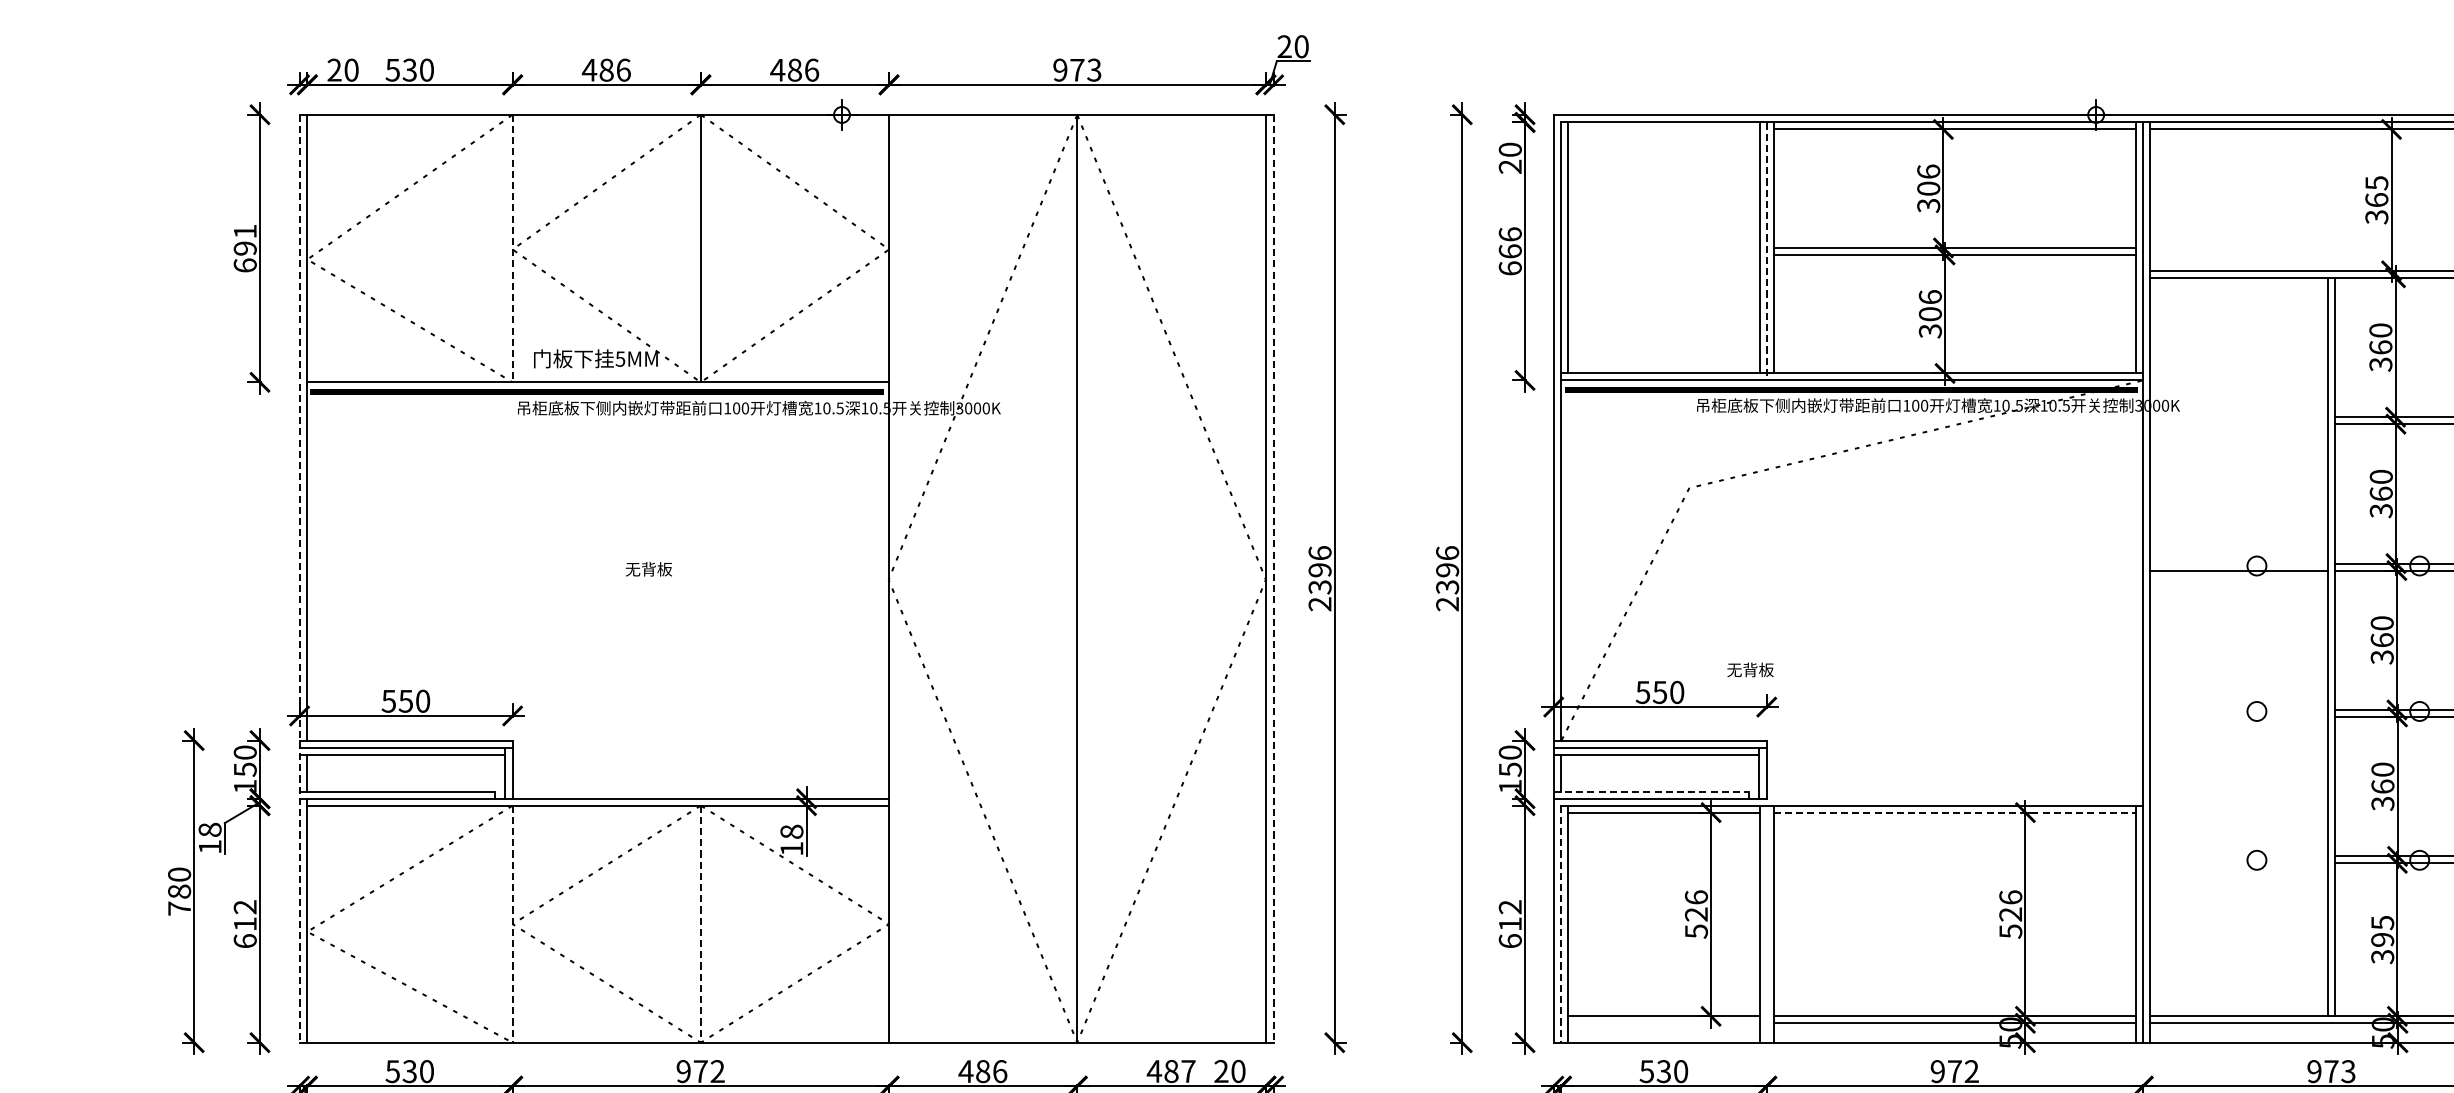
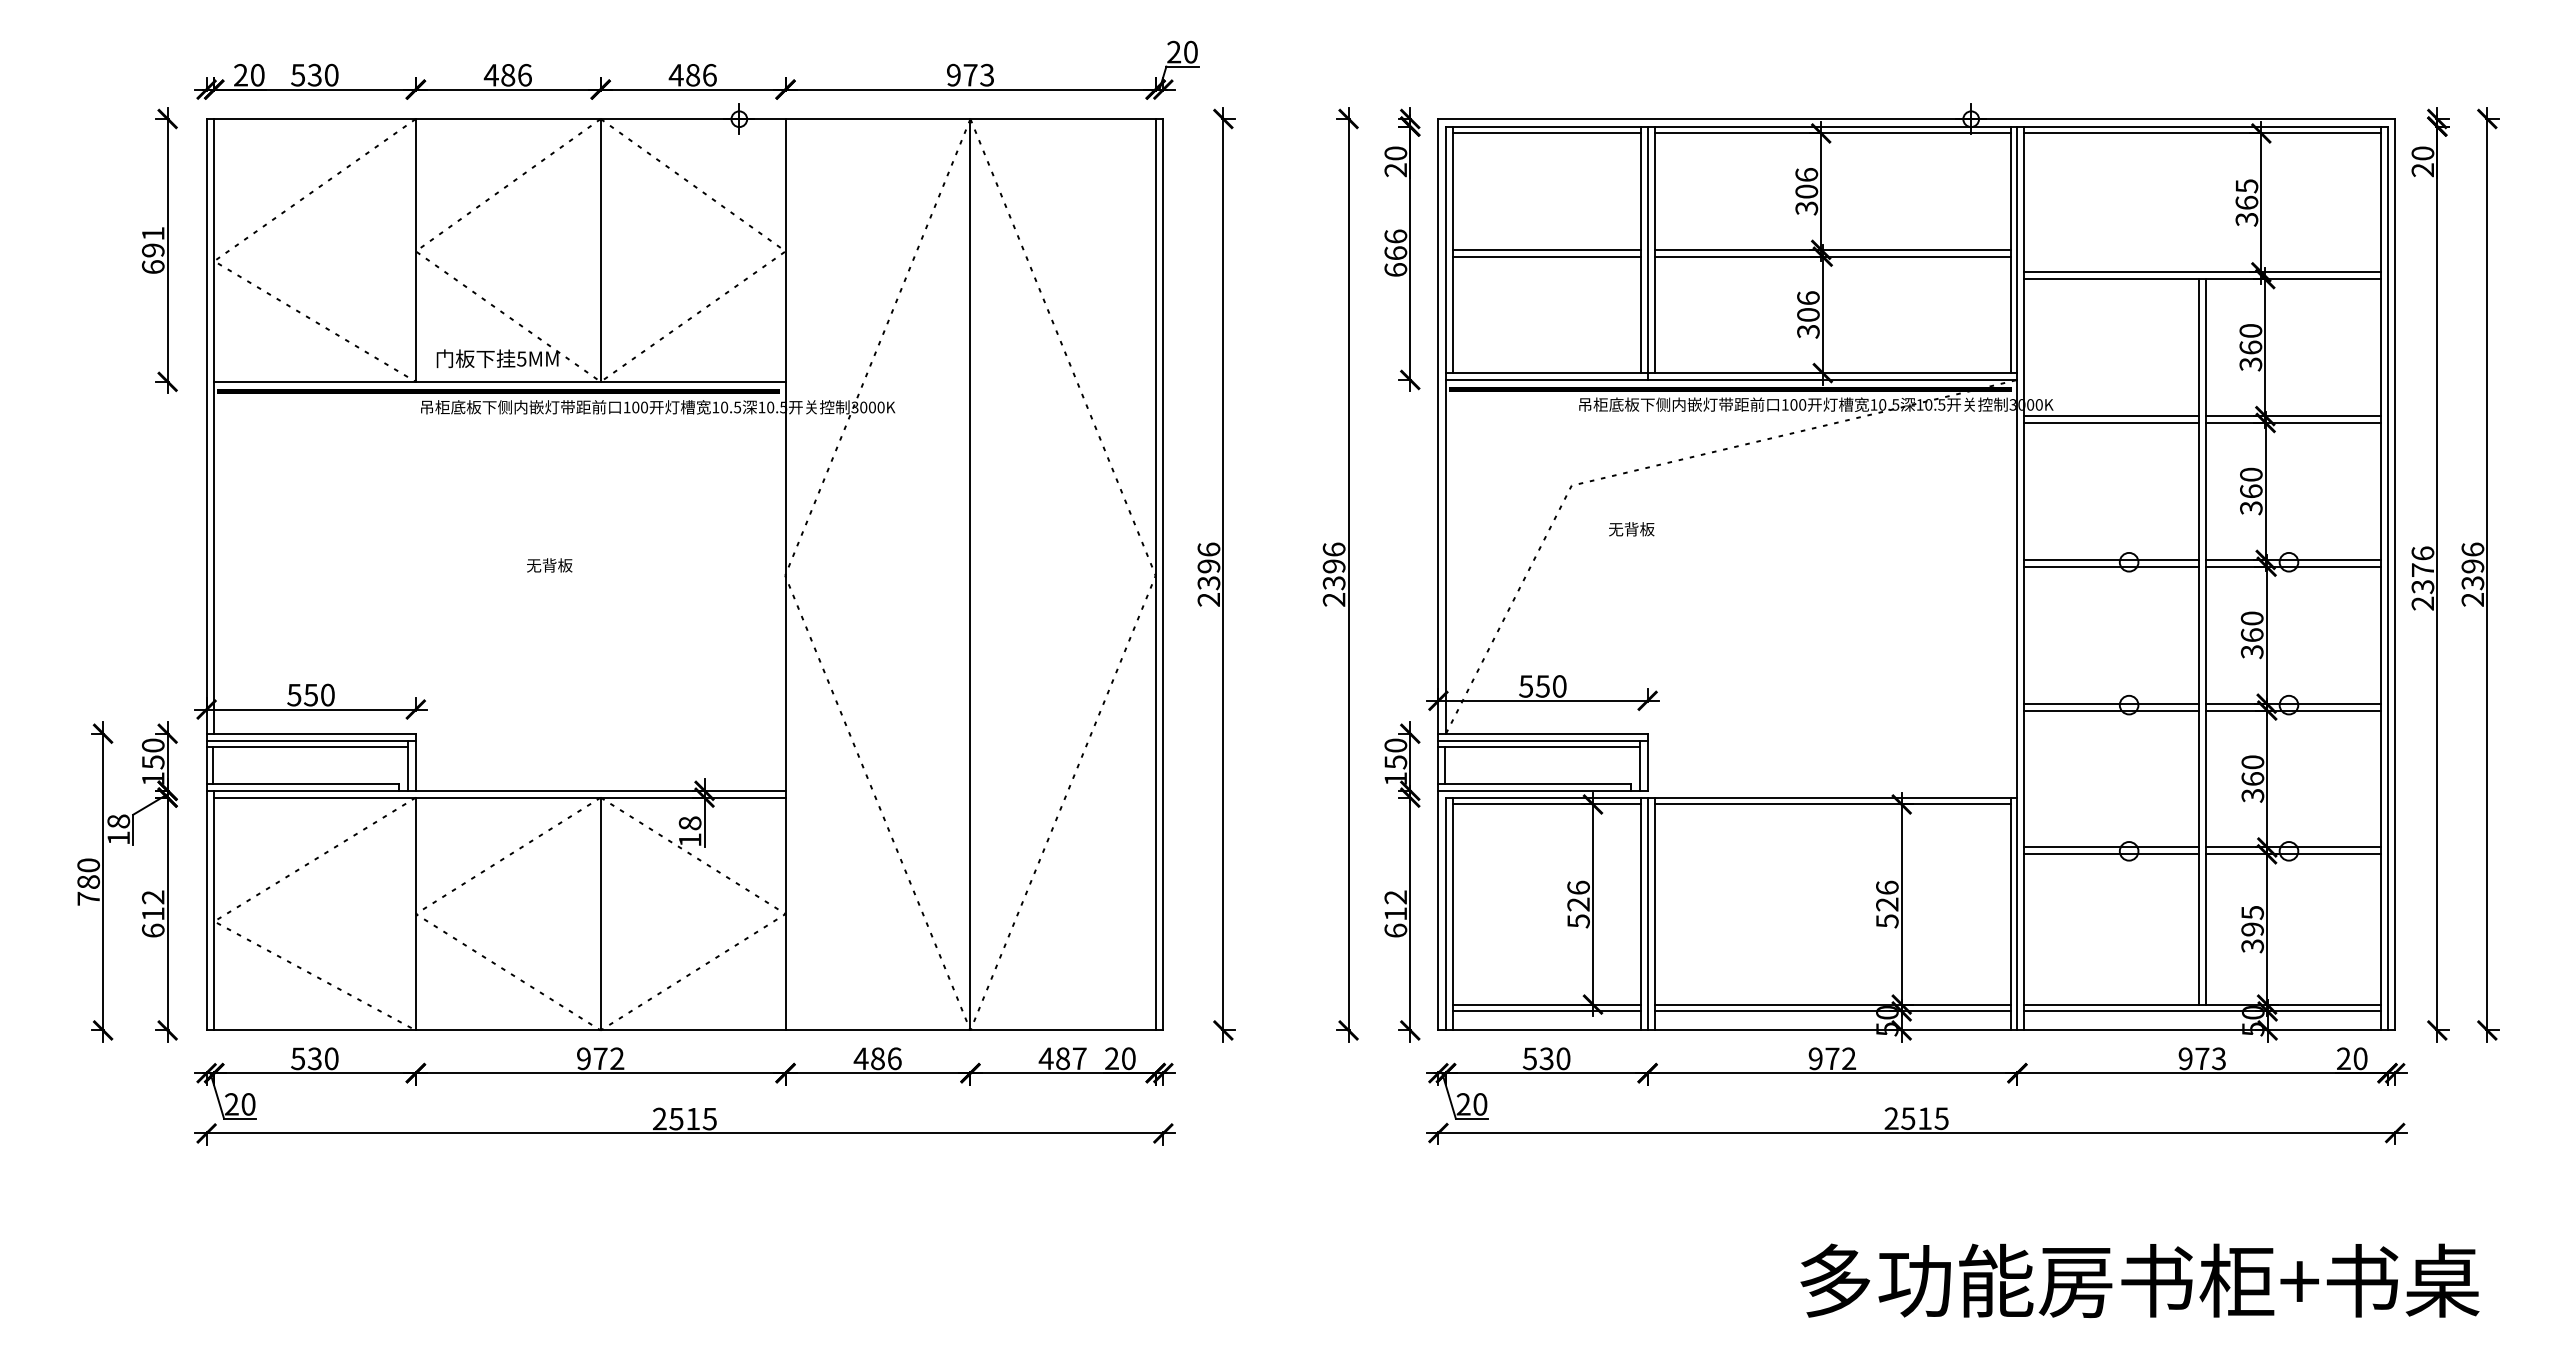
line: (1663, 129) -> (1546, 133), added
line: (1663, 247) -> (1546, 249), added
line: (512, 248) -> (415, 250), dashed -> solid
line: (1766, 251) -> (1647, 253), dashed -> solid
line: (1663, 254) -> (1546, 256), added
line: (2238, 417) -> (2111, 416), added
line: (2238, 423) -> (2111, 422), added
line: (2238, 563) -> (2111, 559), added
line: (299, 578) -> (206, 574), dashed -> solid
line: (1273, 578) -> (1163, 574), dashed -> solid
text: (1750, 670) -> (1631, 529), moved
line: (2238, 709) -> (2111, 703), added
line: (2238, 716) -> (2111, 710), added
line: (1651, 791) -> (1534, 783), dashed -> solid
line: (1955, 812) -> (1833, 804), dashed -> solid
line: (2238, 856) -> (2111, 847), added
line: (2238, 863) -> (2111, 854), added
line: (1766, 923) -> (1647, 913), added
line: (512, 924) -> (415, 914), dashed -> solid
line: (700, 924) -> (600, 914), dashed -> solid
line: (1561, 924) -> (1446, 914), dashed -> solid
line: (1663, 1023) -> (1546, 1011), added

